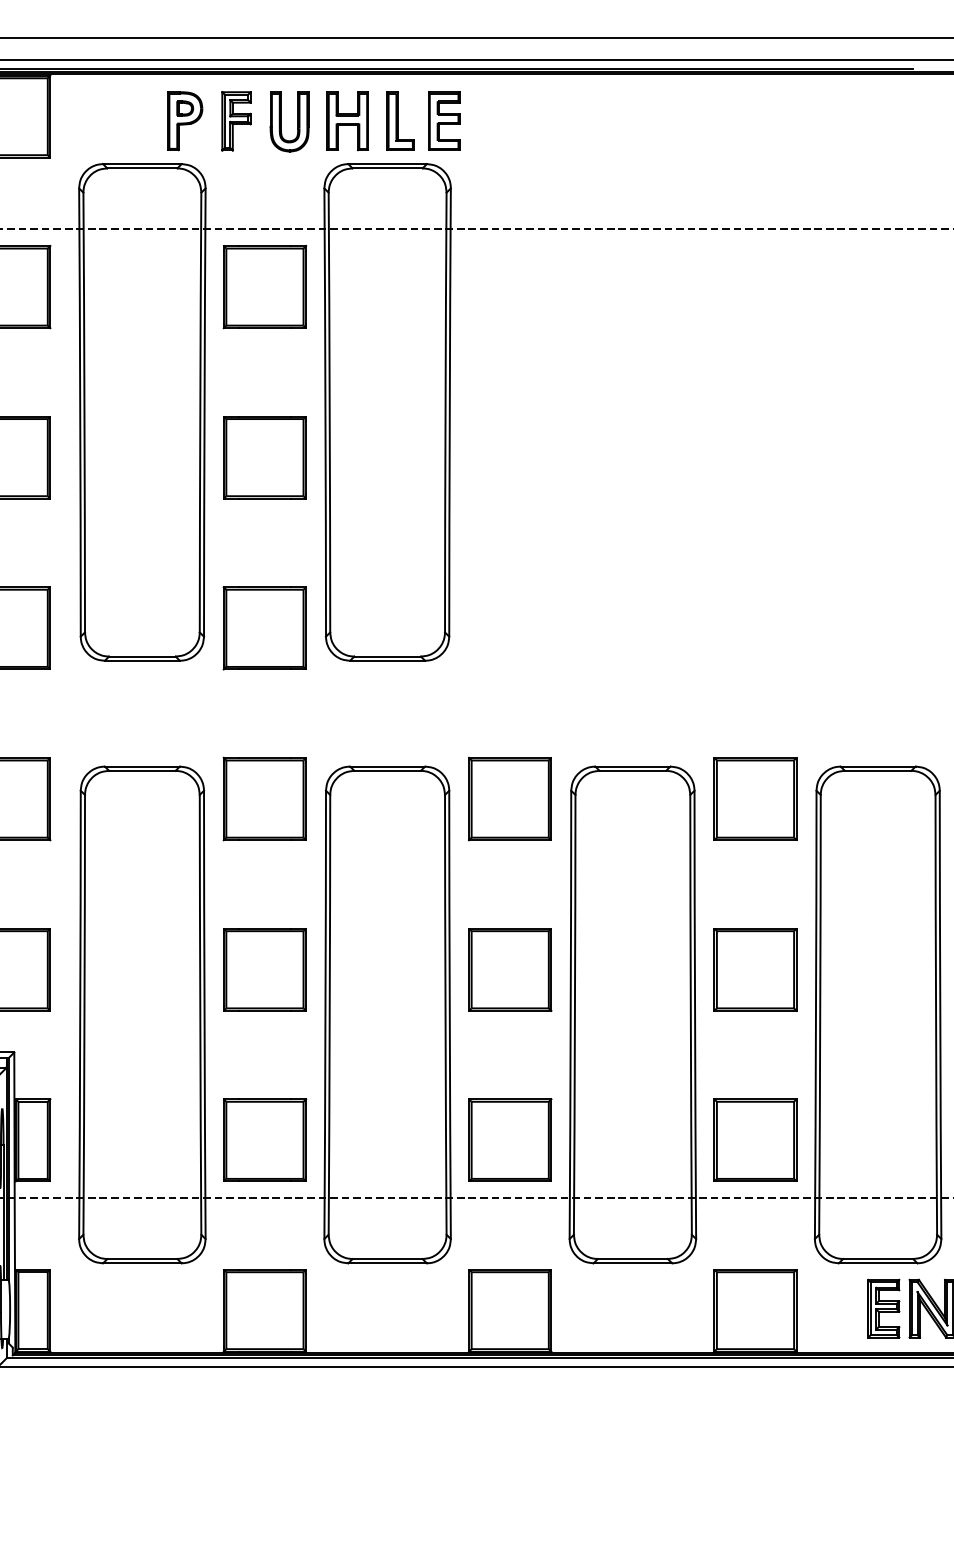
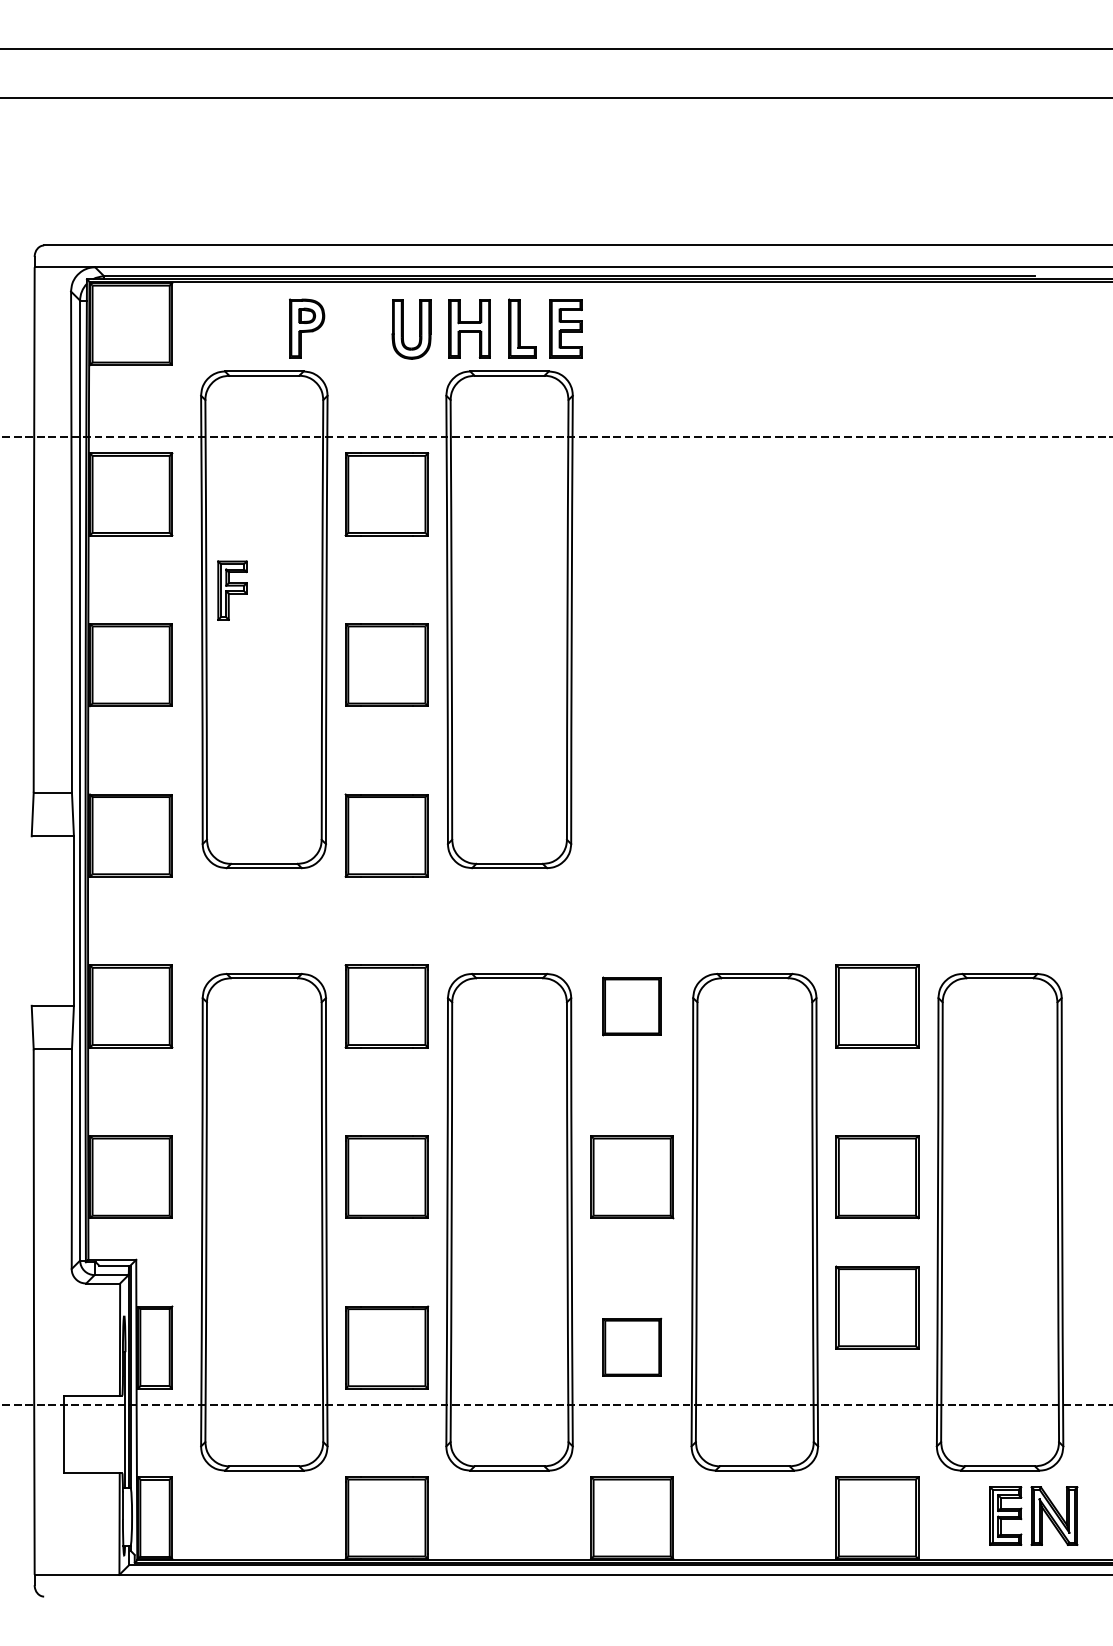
part: (236, 121) -> (232, 590), moved
part: (509, 799) -> (631, 1006), size x0.7
part: (510, 1140) -> (632, 1347), size x0.7
part: (755, 1140) -> (877, 1307), moved

